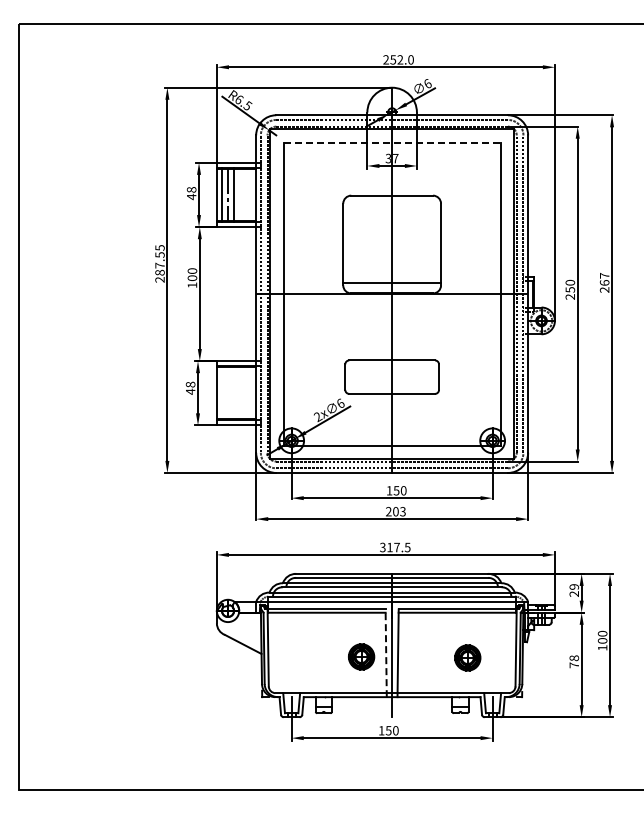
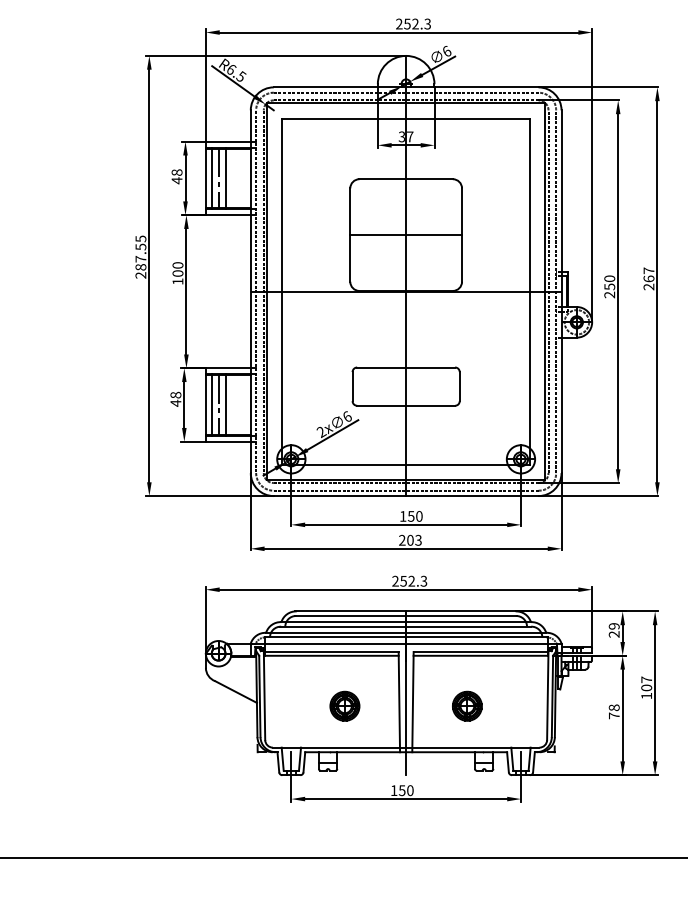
text: (410, 59) -> (427, 23), 252.0 -> 252.3
line: (392, 142) -> (406, 118), dashed -> solid
line: (392, 282) -> (406, 235), moved
line: (222, 393) -> (212, 405), added
line: (228, 393) -> (219, 405), added
line: (234, 393) -> (226, 405), added
text: (395, 547) -> (409, 581), 317.5 -> 252.3
text: (602, 633) -> (646, 679), 100 -> 107
line: (386, 653) -> (399, 702), dashed -> solid
part: (361, 656) -> (344, 705), moved
part: (467, 657) -> (467, 705), moved

